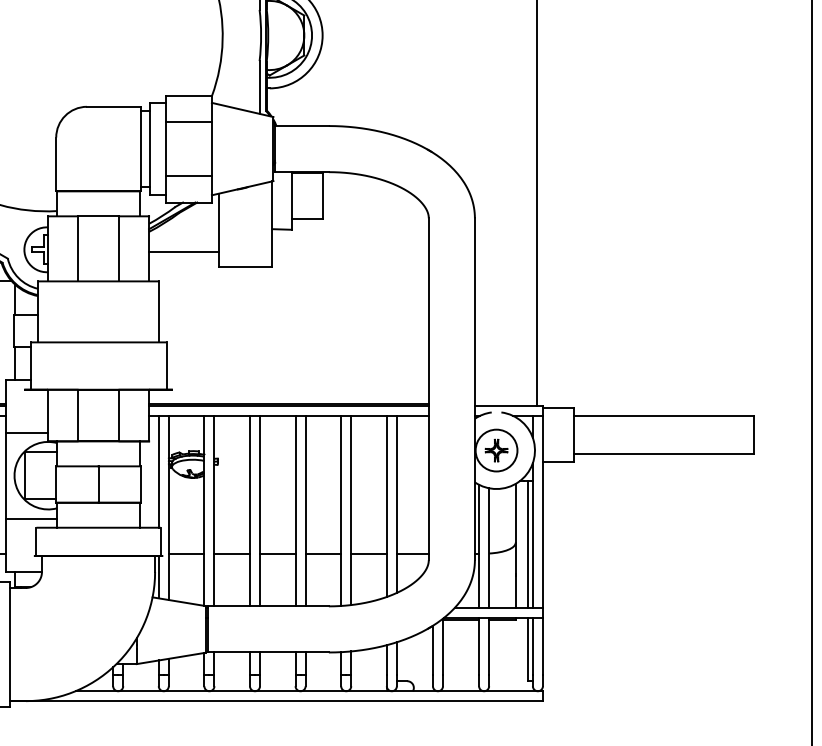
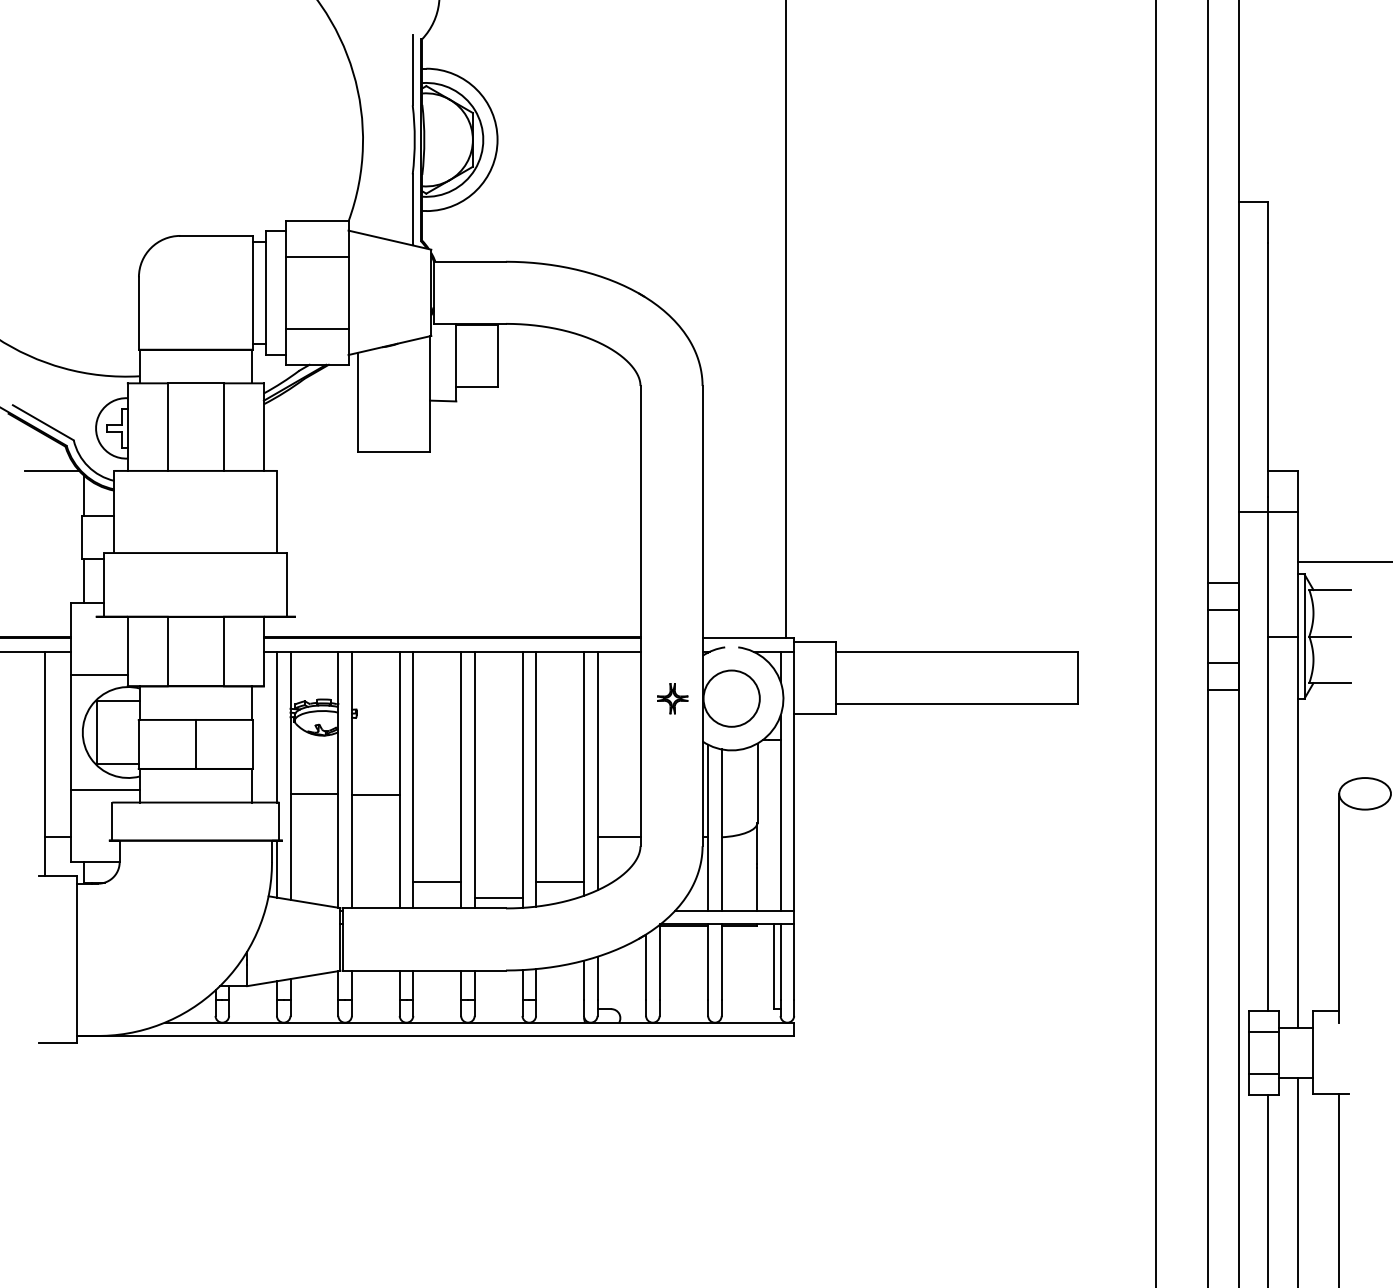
line: (183, 252) -> (310, 431), removed
part: (496, 450) -> (672, 698), moved
line: (527, 544) -> (773, 825), removed
line: (186, 553) -> (314, 794), moved
line: (231, 553) -> (375, 795), moved
line: (278, 553) -> (437, 882), moved
line: (323, 553) -> (498, 898), moved
line: (368, 553) -> (559, 882), moved

